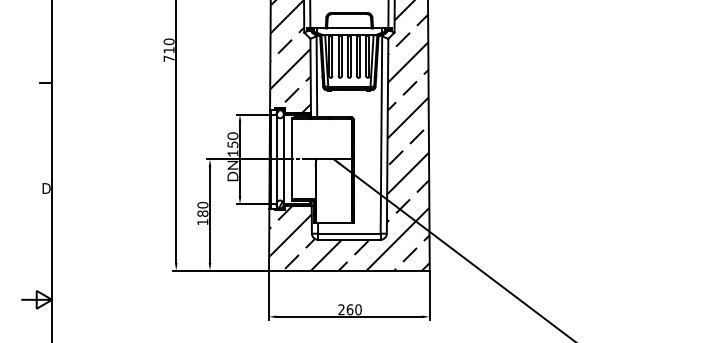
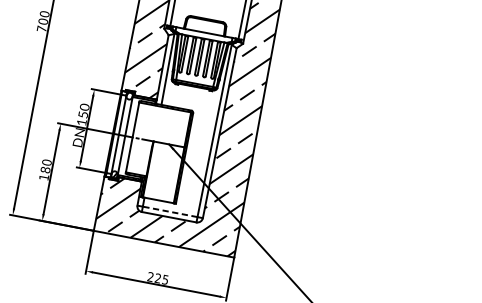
text: (168, 50) -> (42, 21), 710 -> 700
line: (348, 233) -> (169, 211), solid -> dashed
text: (353, 309) -> (161, 278), 260 -> 225

